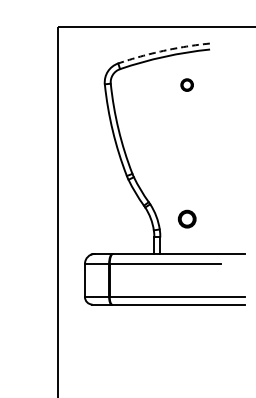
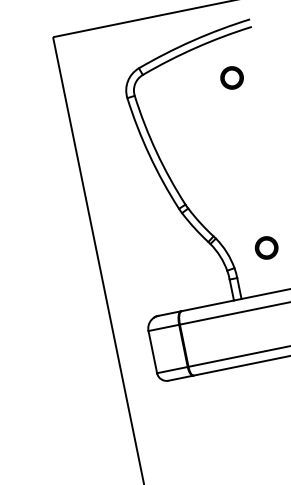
arc: (163, 50) -> (193, 40), dashed -> solid
part: (186, 84) -> (231, 77), size x1.43

